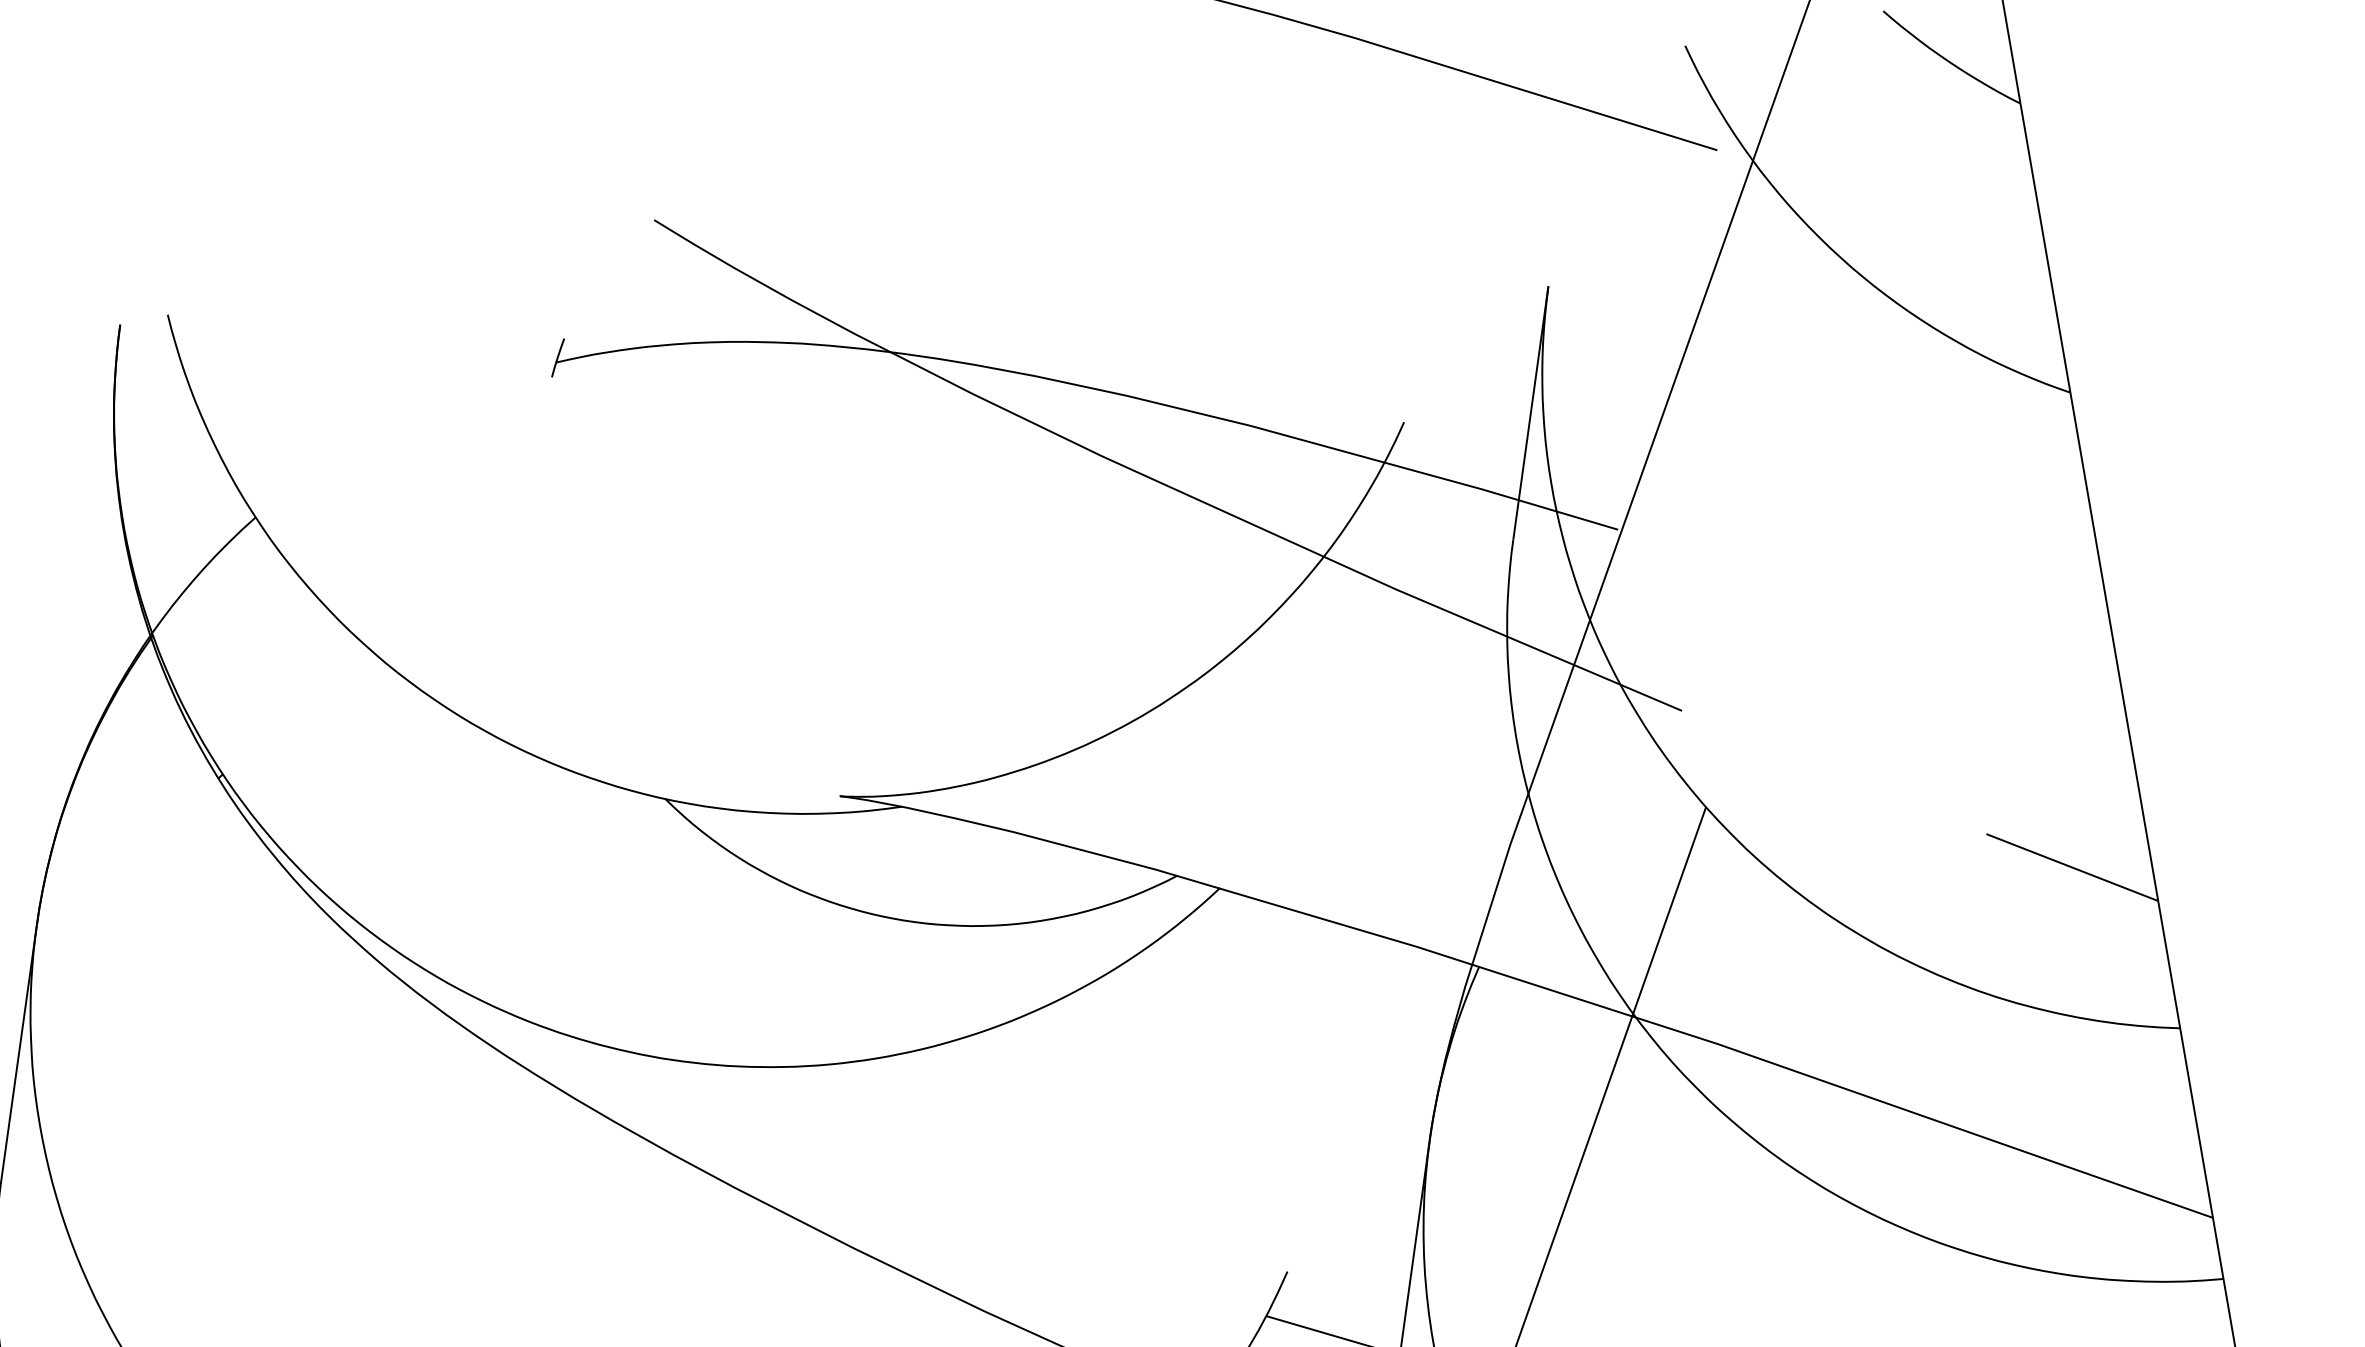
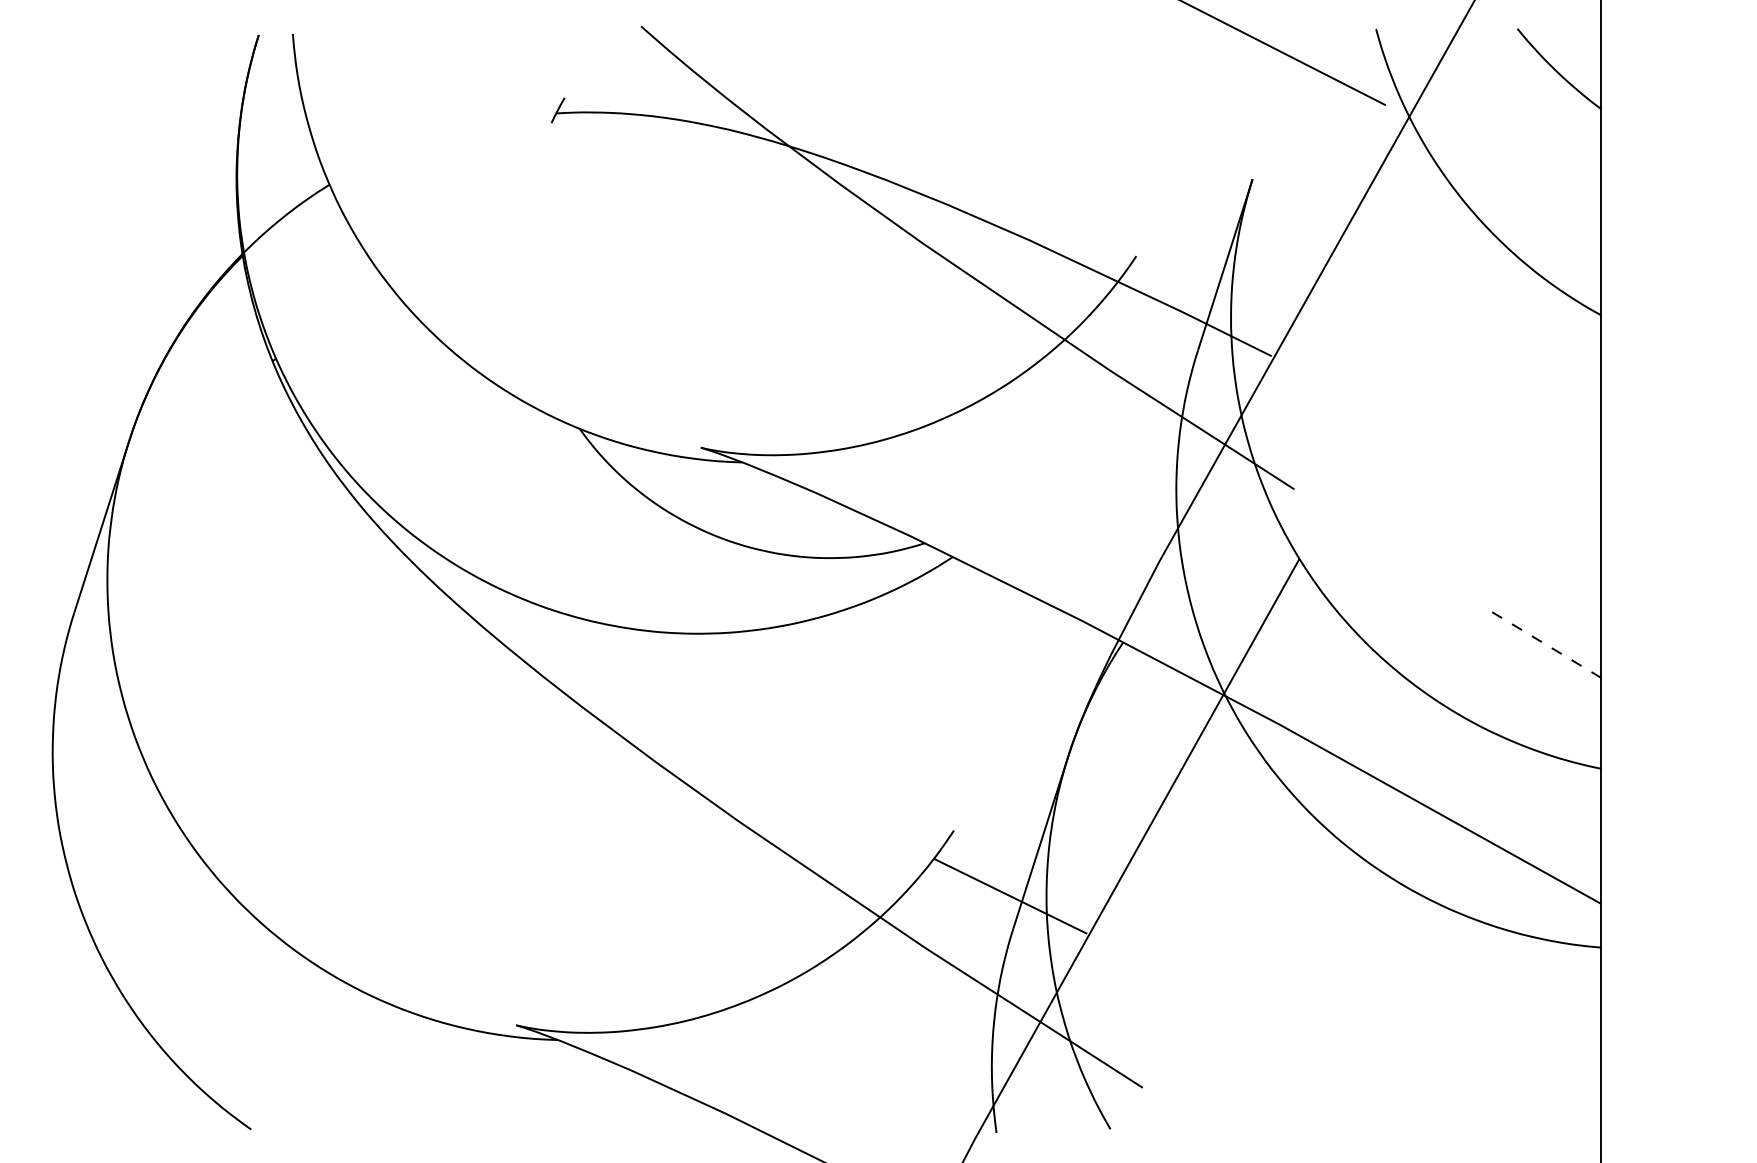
line: (2071, 867) -> (1545, 644), solid -> dashed

